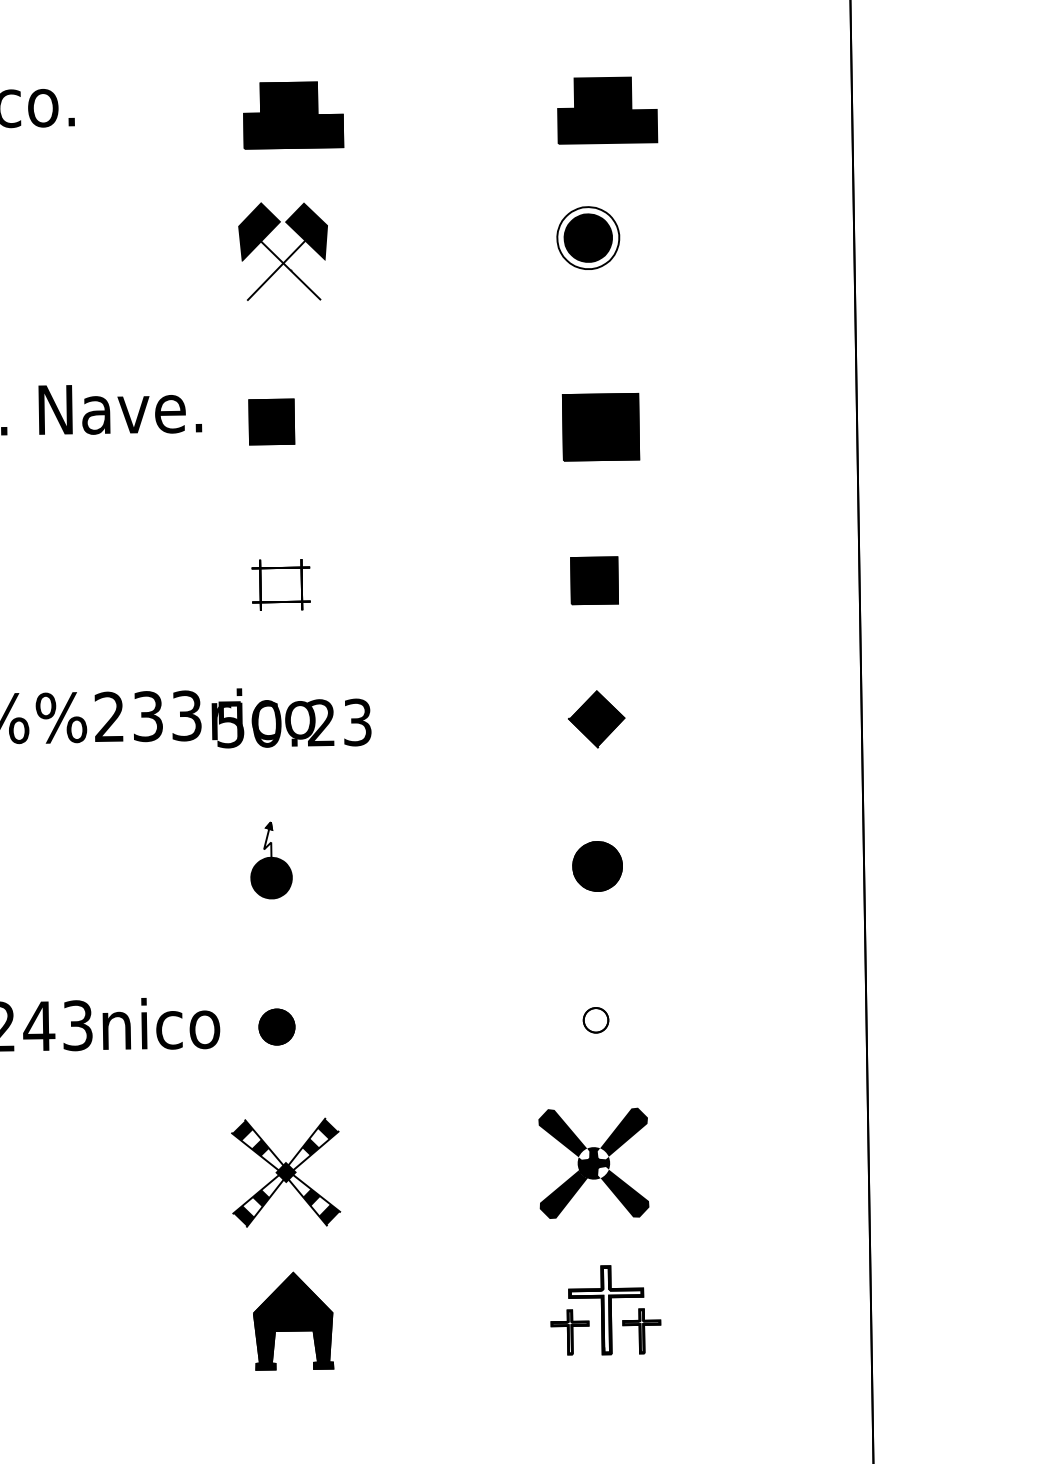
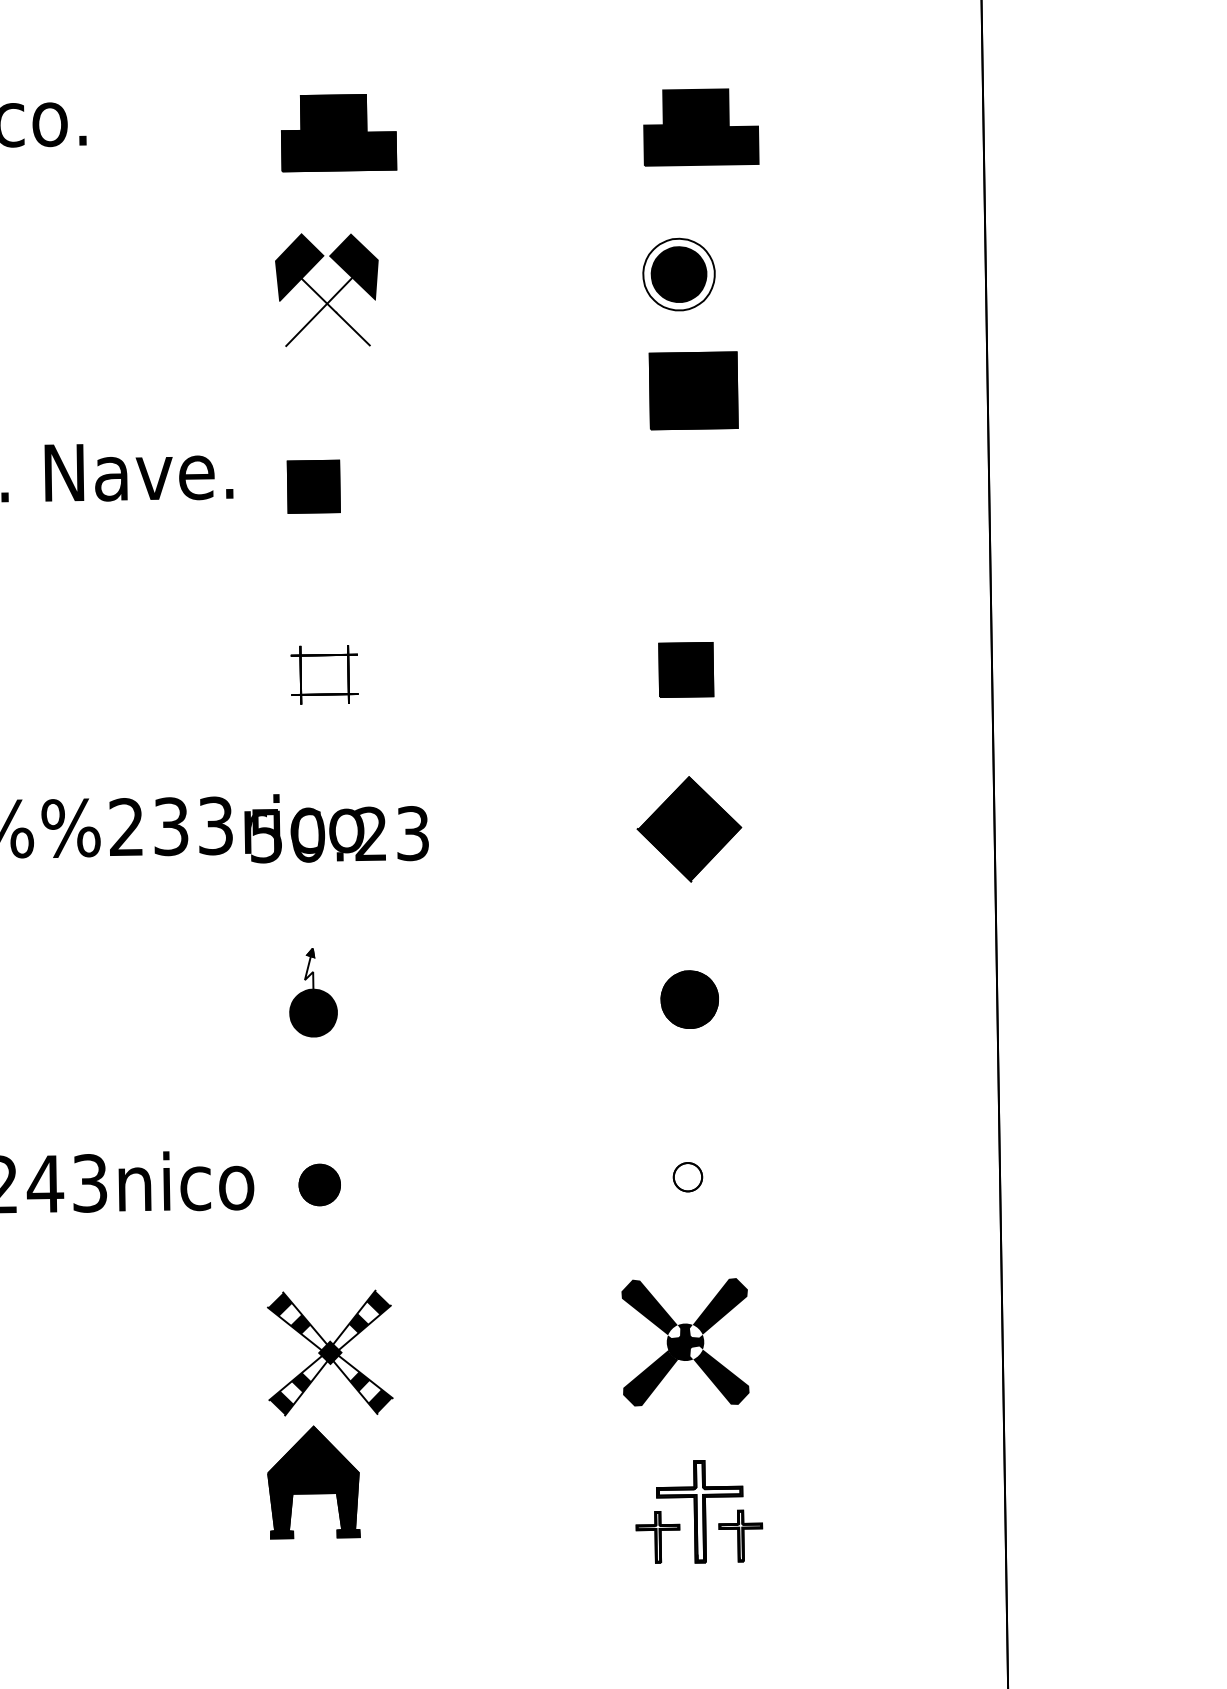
part: (600, 426) -> (693, 390), moved
part: (596, 719) -> (688, 829), size x1.6
part: (293, 1321) -> (313, 1482), moved

